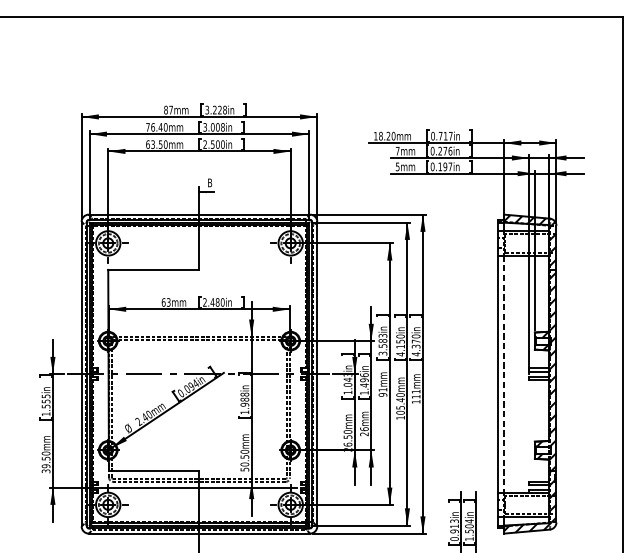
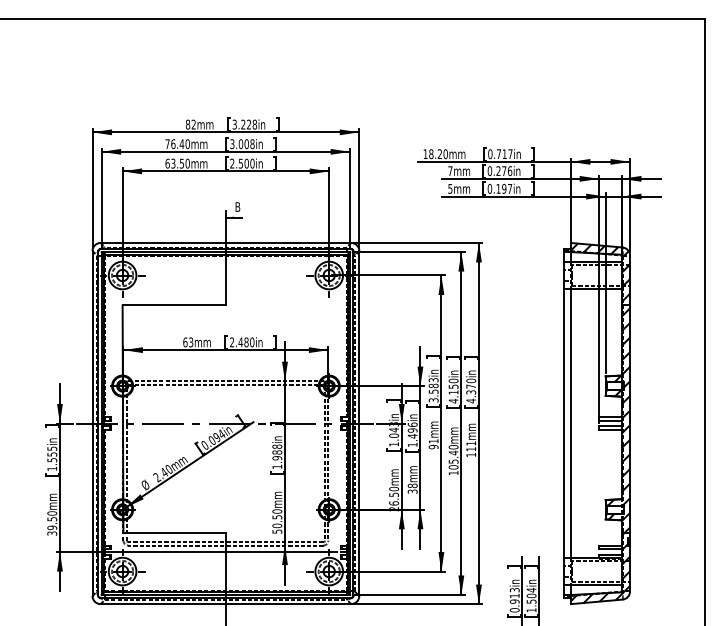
text: (170, 110) -> (193, 124), 87mm -> 82mm
line: (503, 374) -> (570, 424), dashed -> solid
text: (364, 431) -> (412, 488), 26mm -> 38mm

